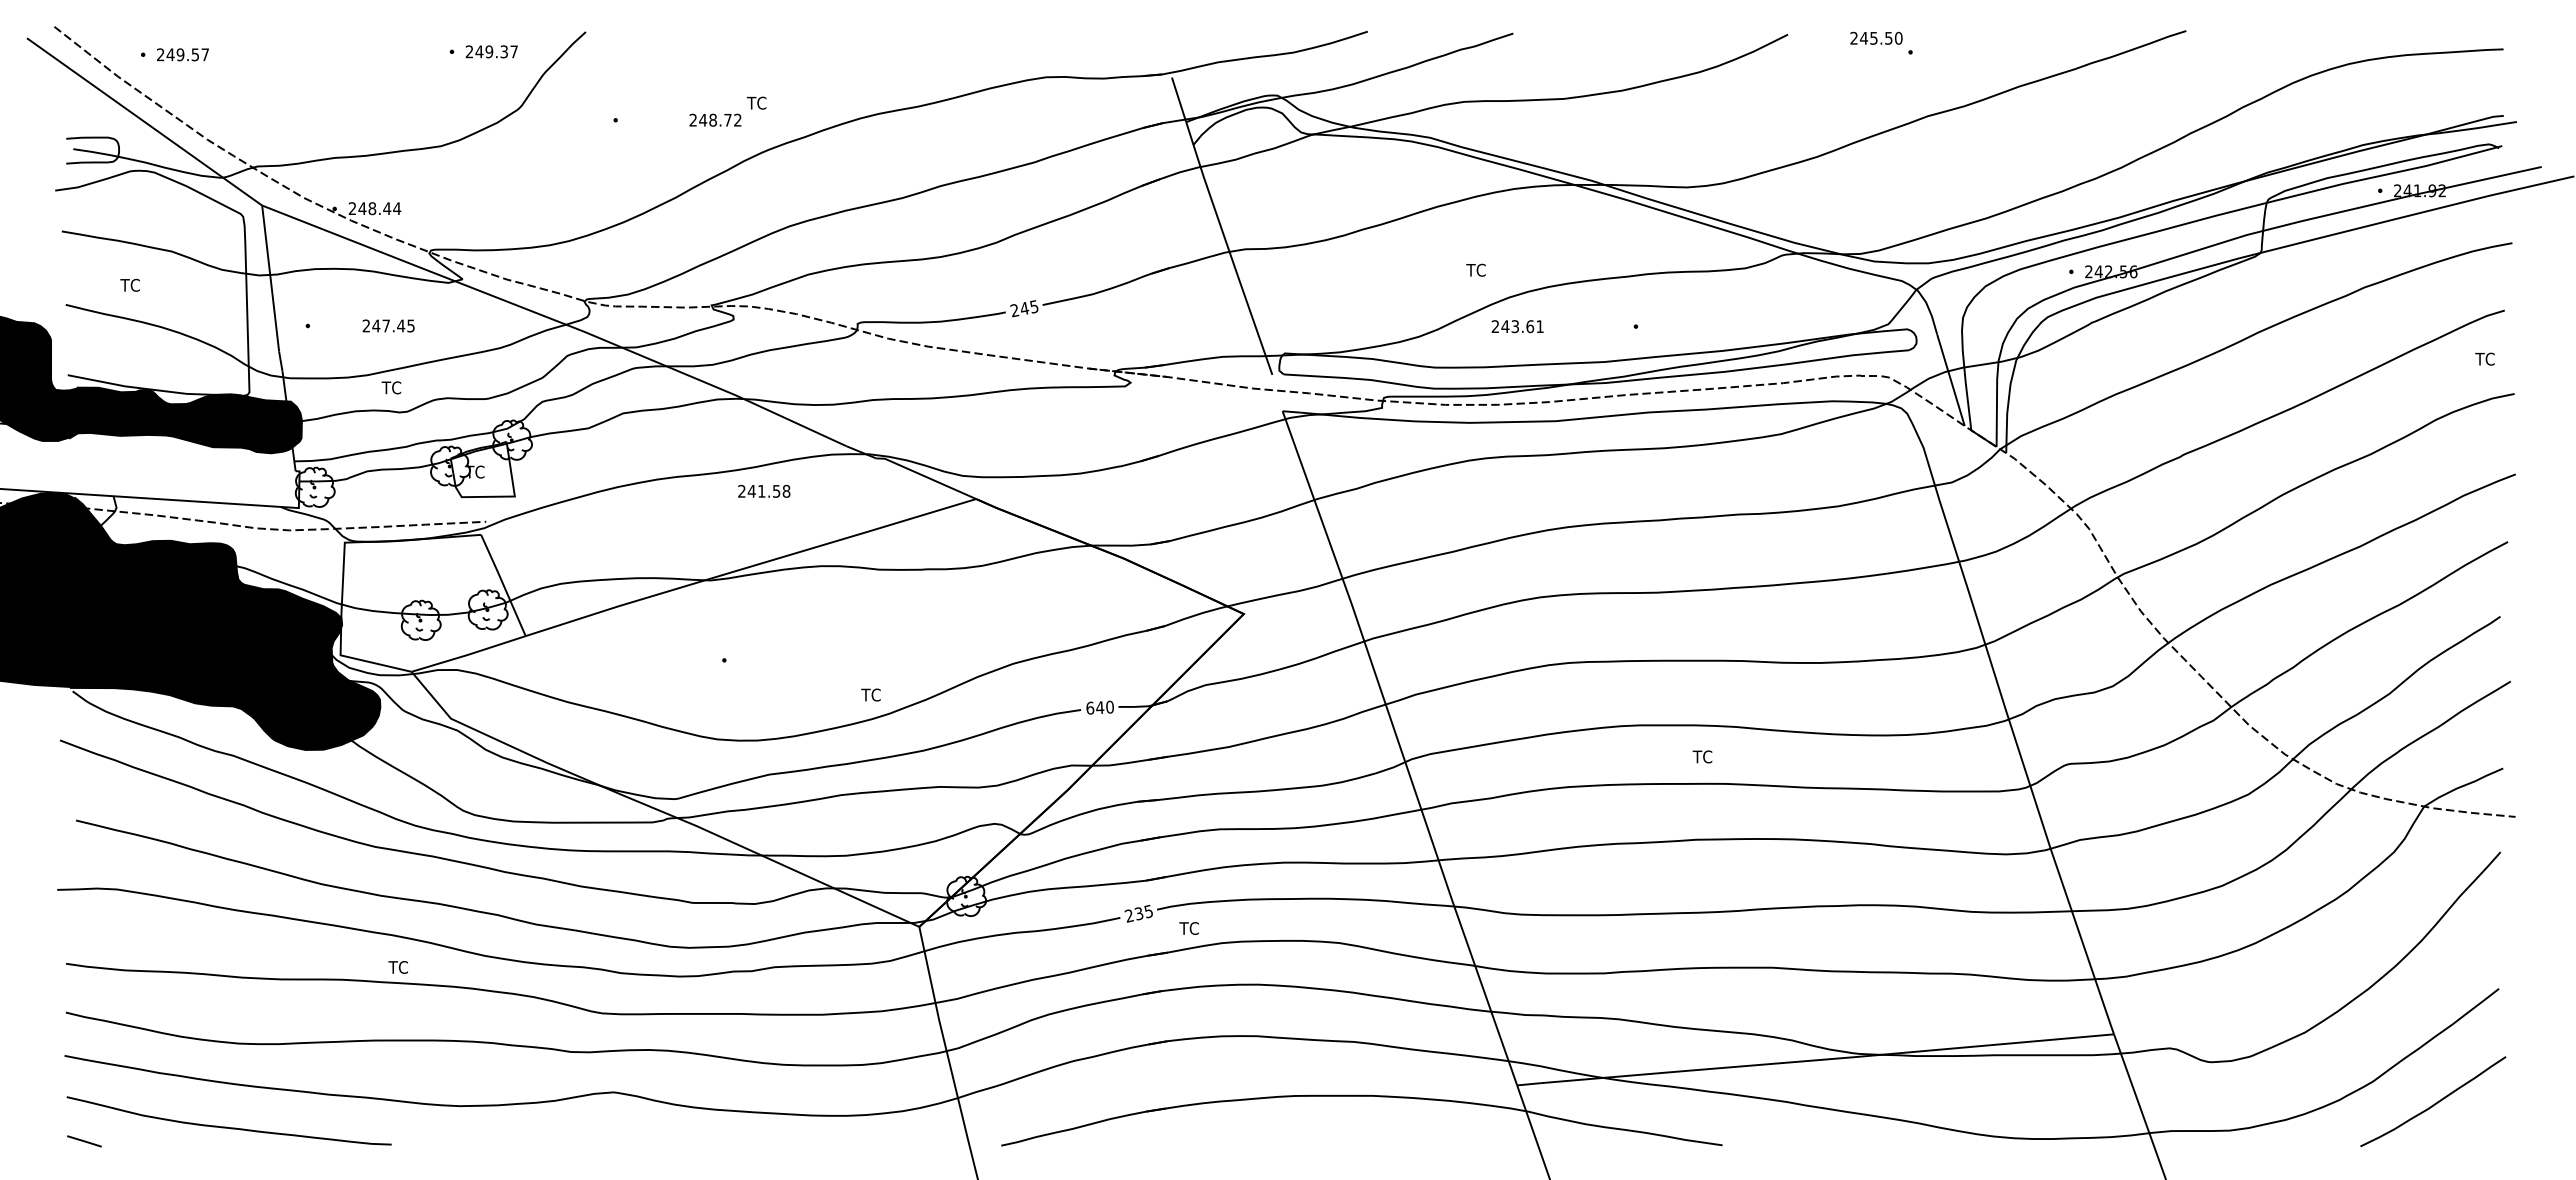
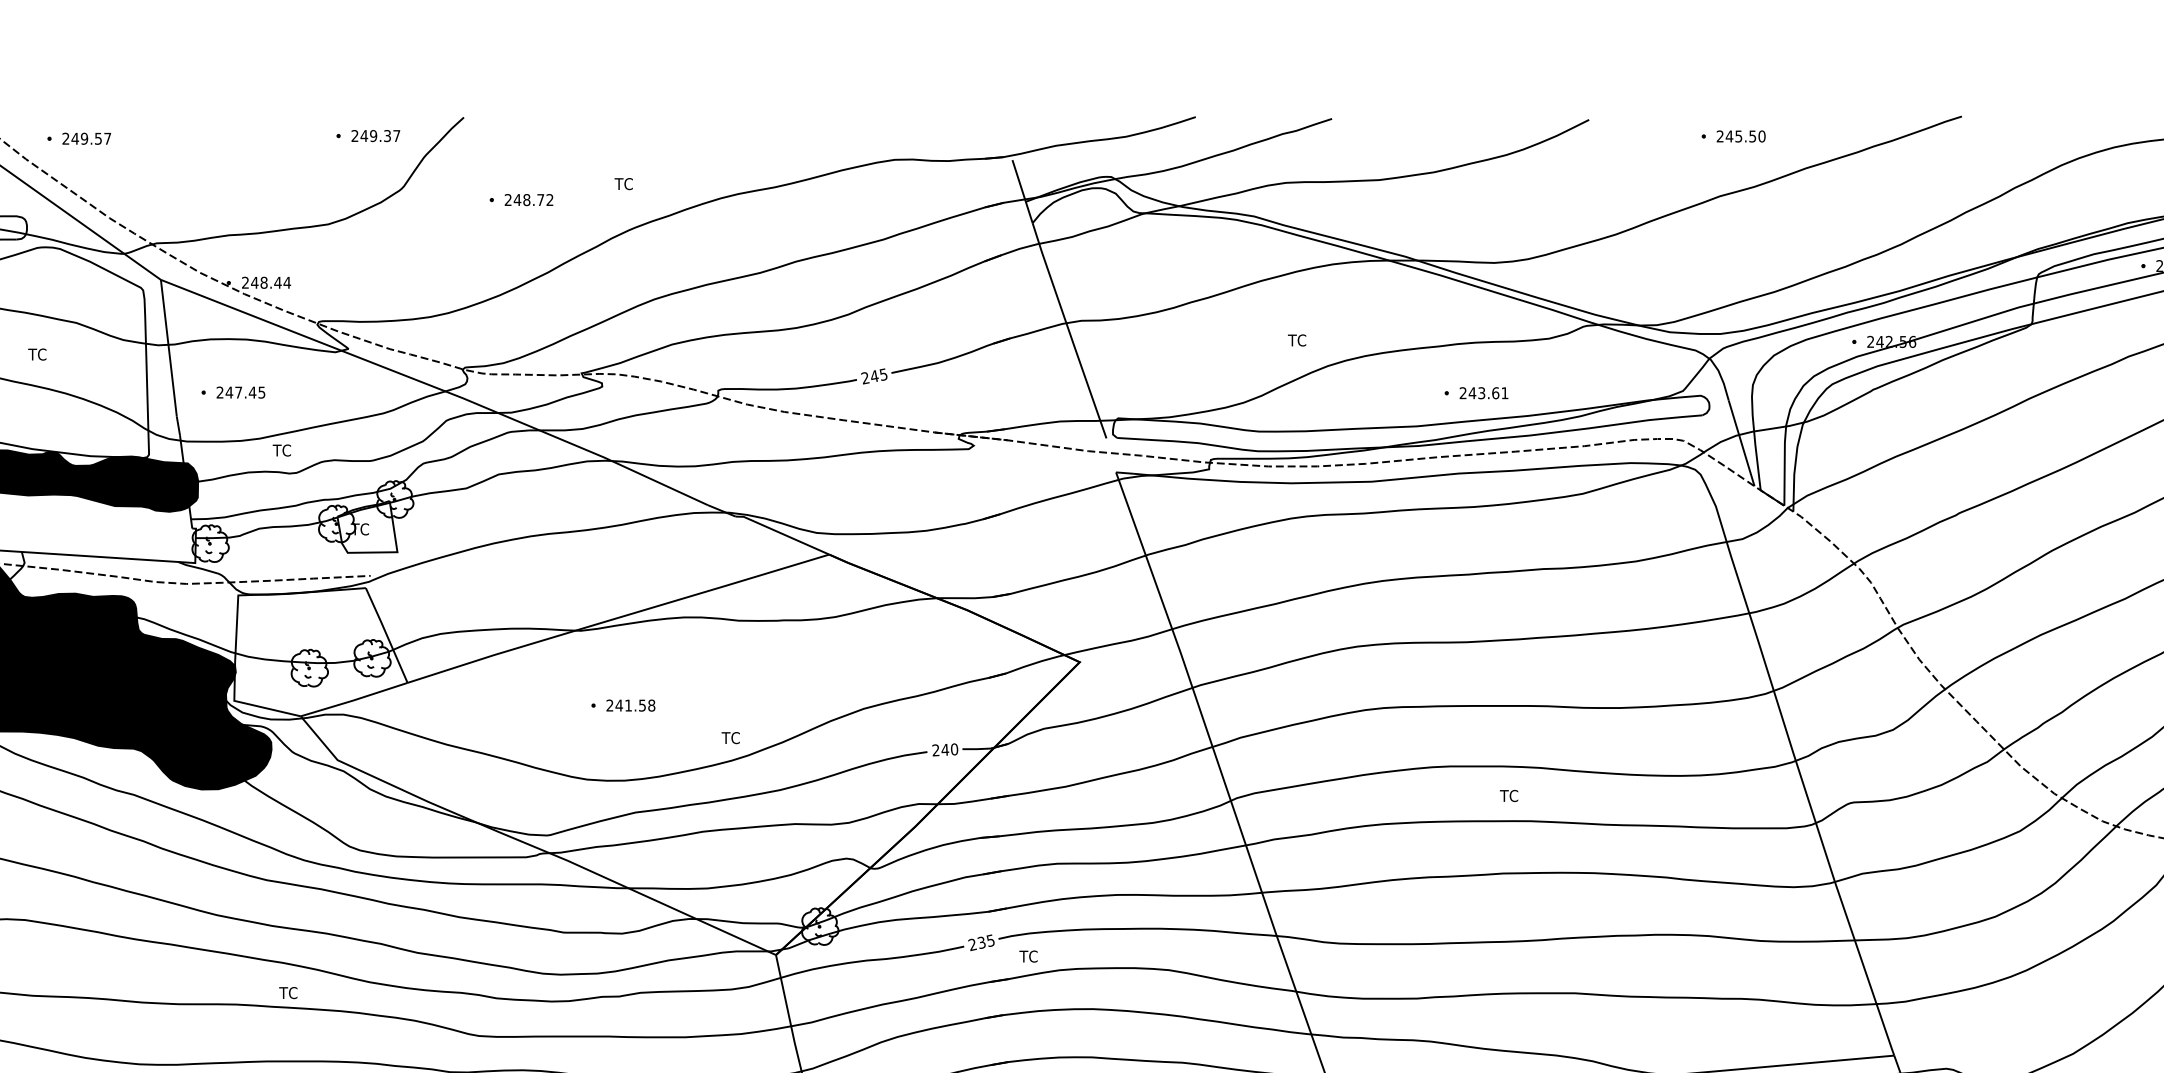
text: (1876, 37) -> (1741, 135), moved
text: (715, 119) -> (529, 199), moved
text: (388, 325) -> (240, 392), moved
text: (1517, 326) -> (1483, 393), moved
text: (764, 490) -> (631, 704), moved
text: (1090, 707) -> (936, 749), 640 -> 240

